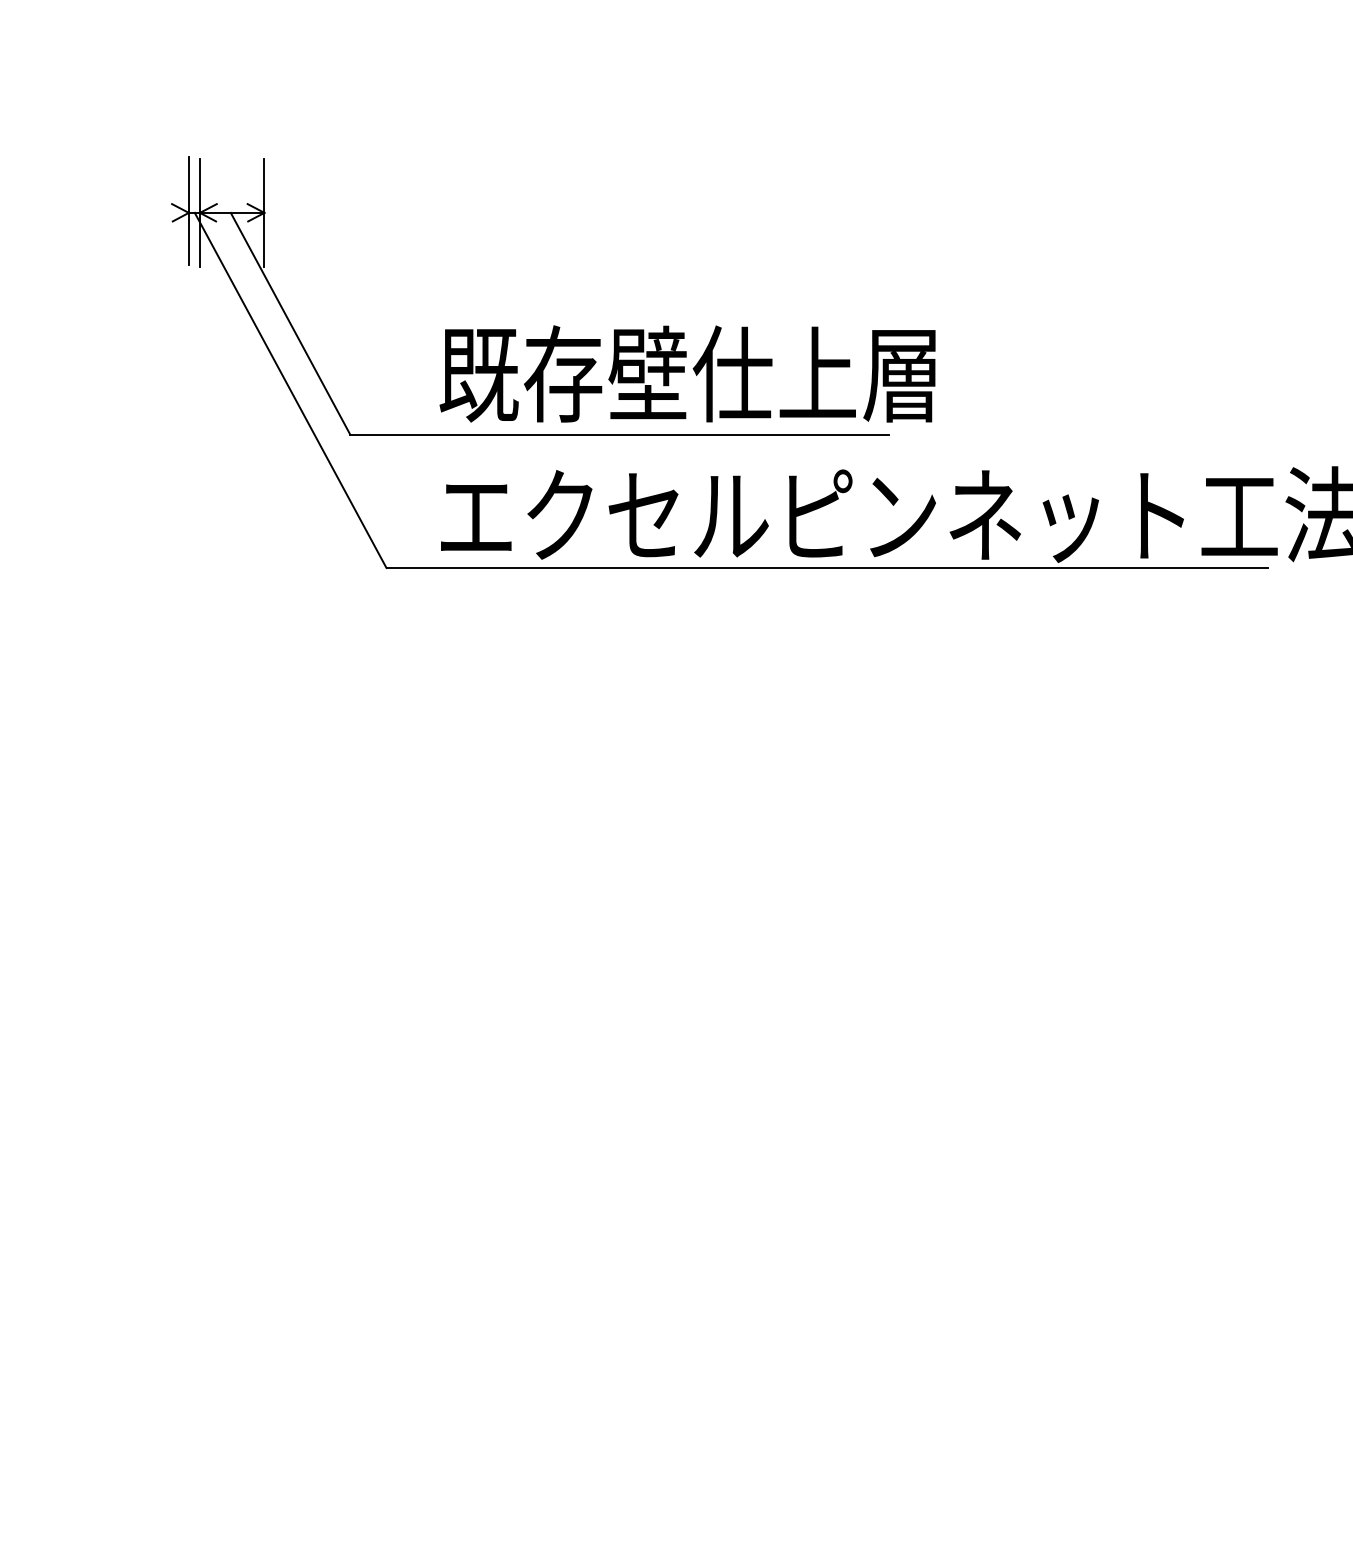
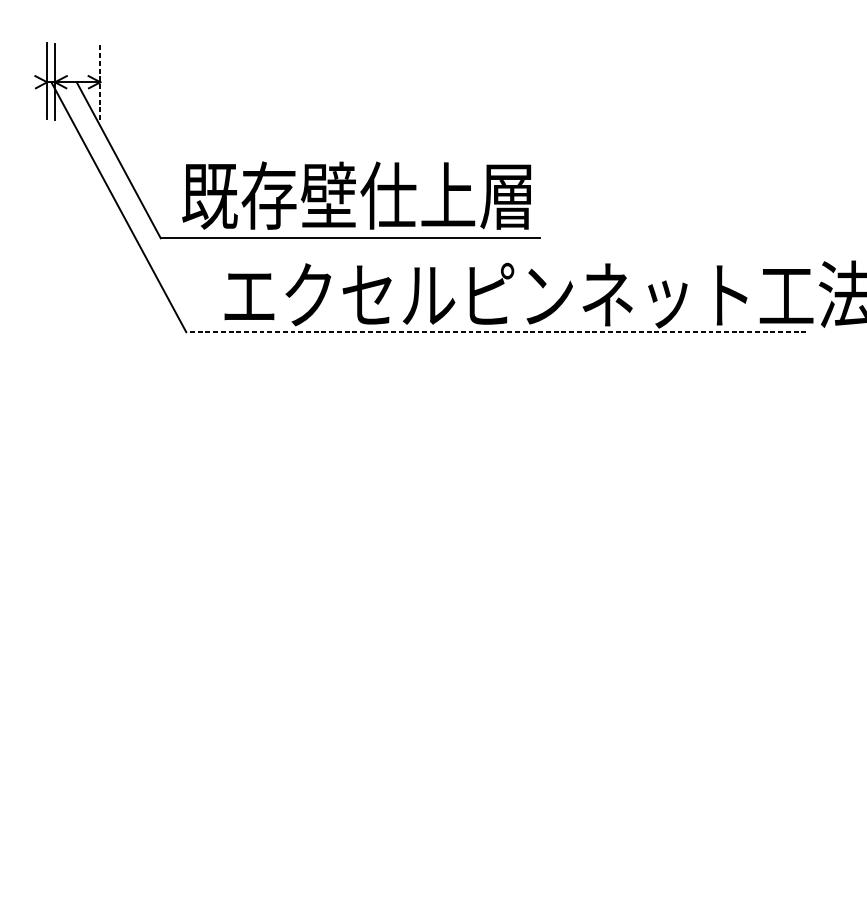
line: (264, 212) -> (100, 81), solid -> dashed
text: (687, 373) -> (356, 195), moved
line: (827, 568) -> (496, 332), solid -> dashed

